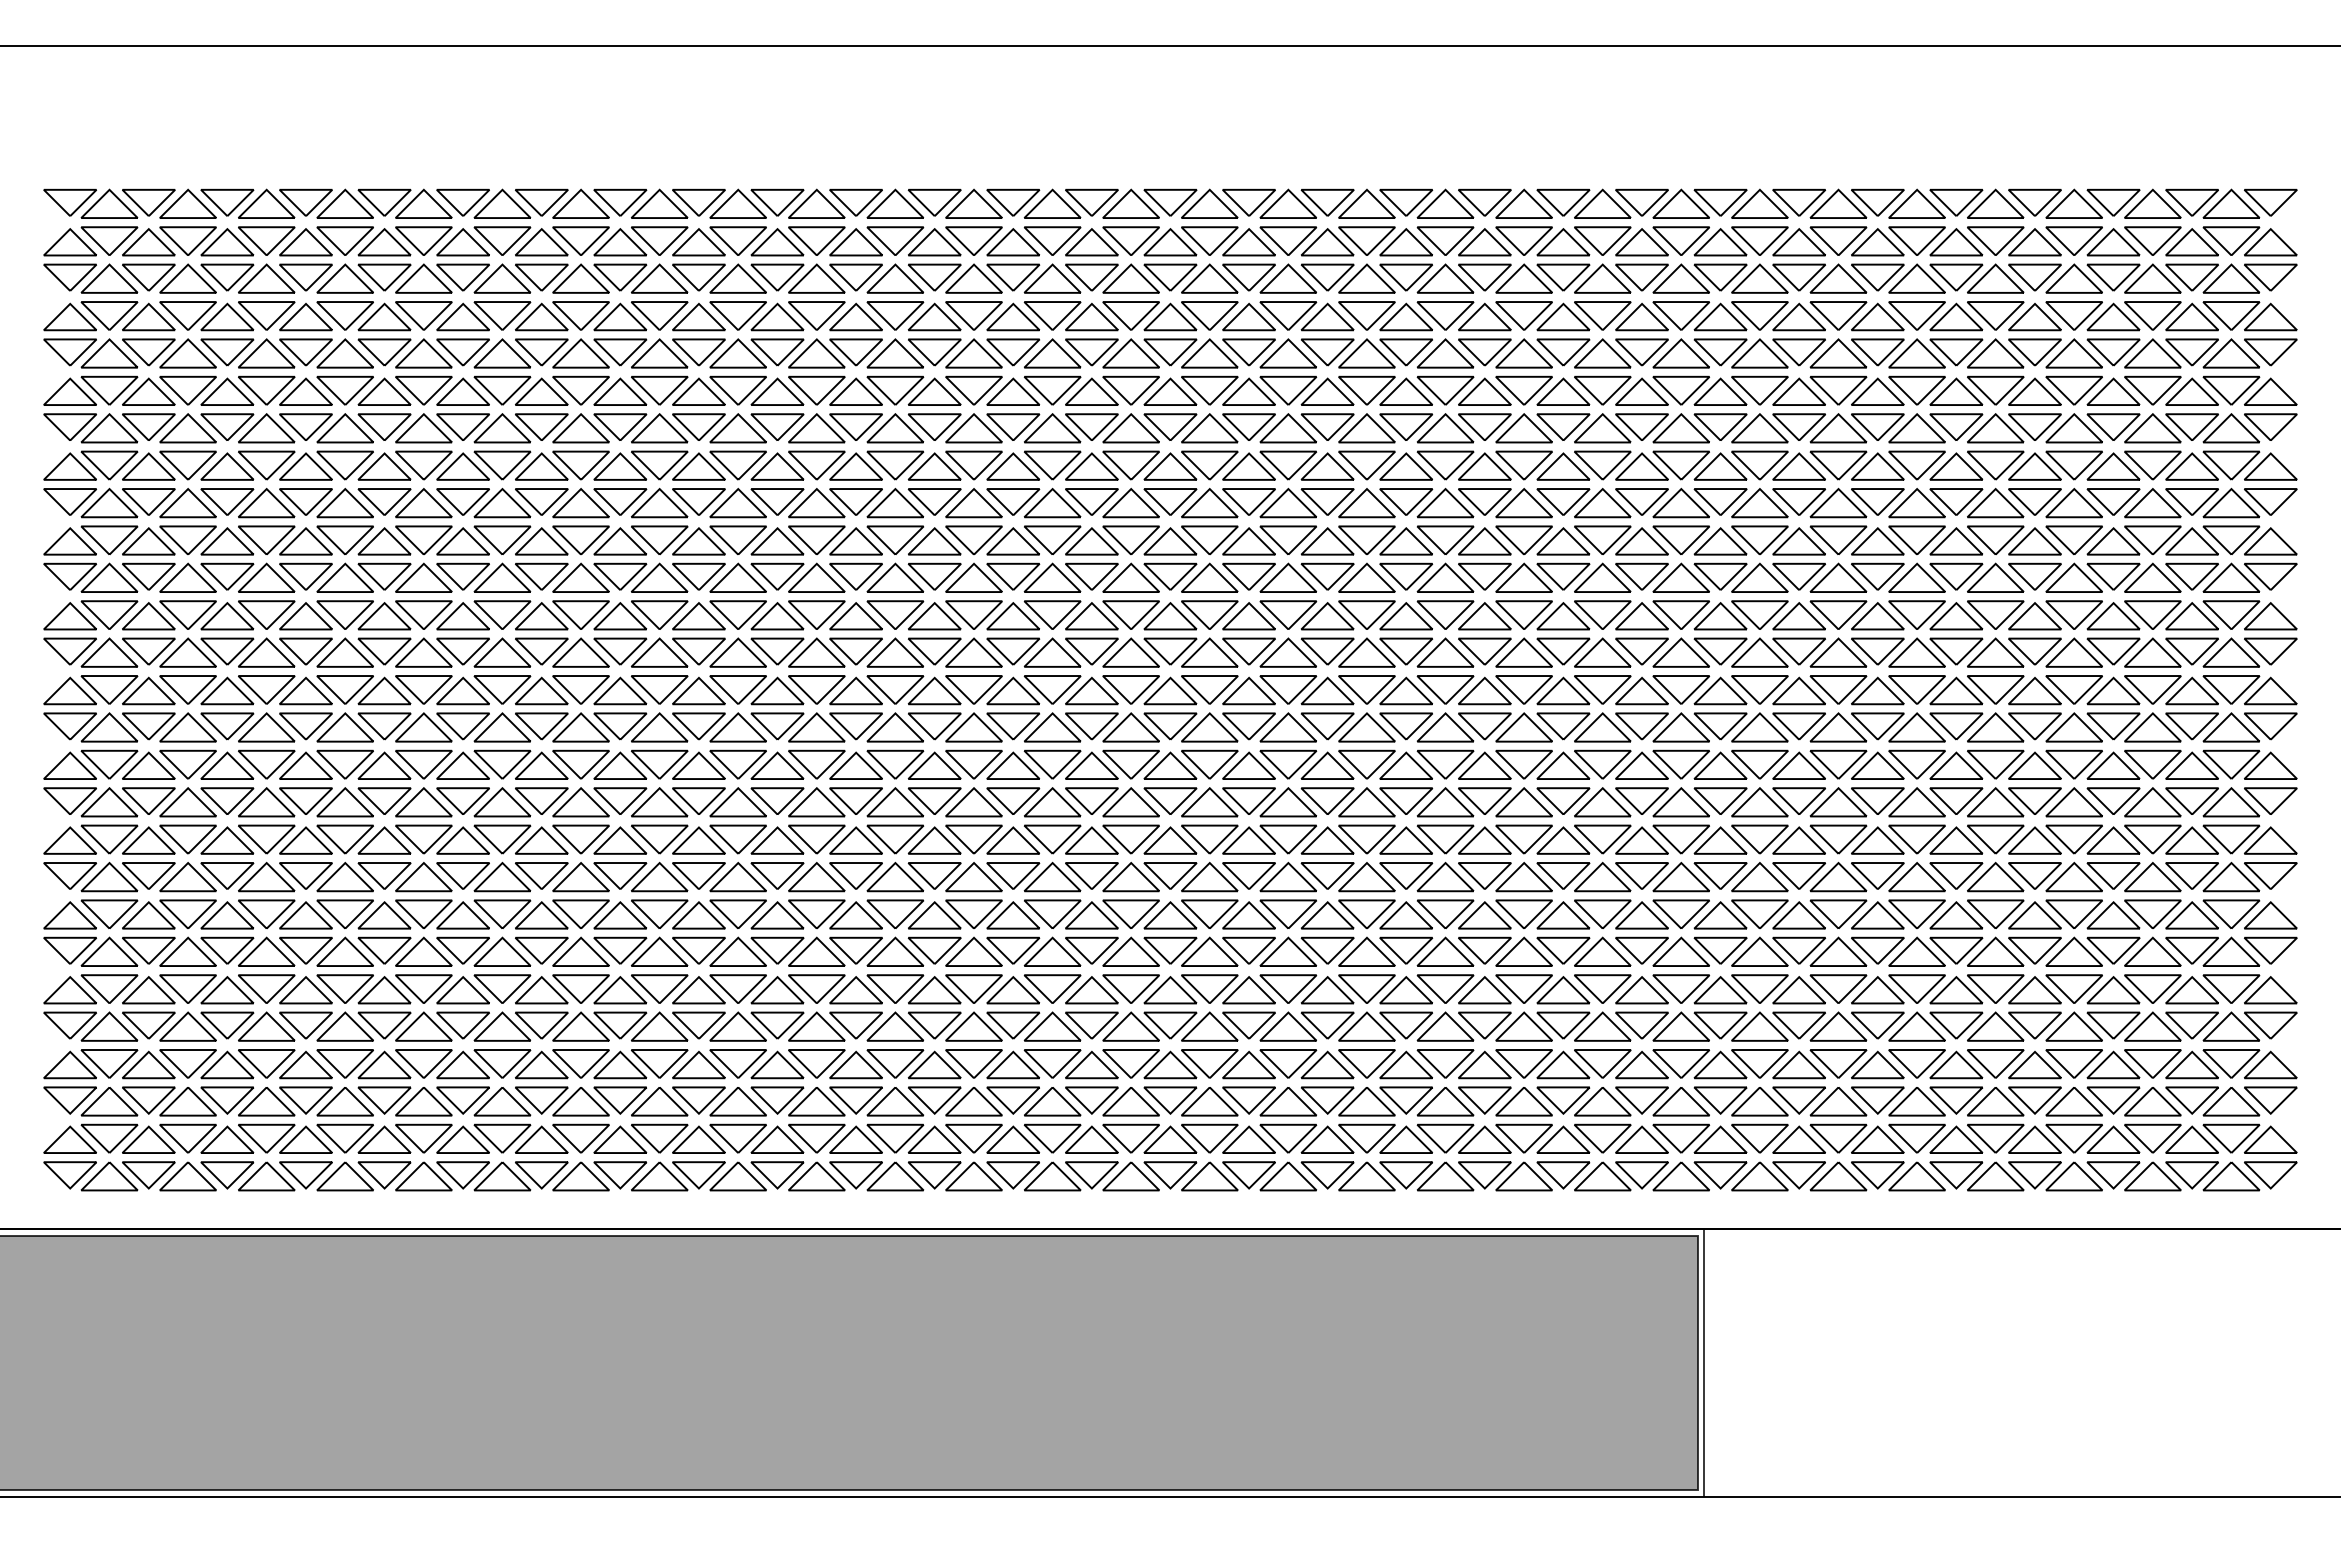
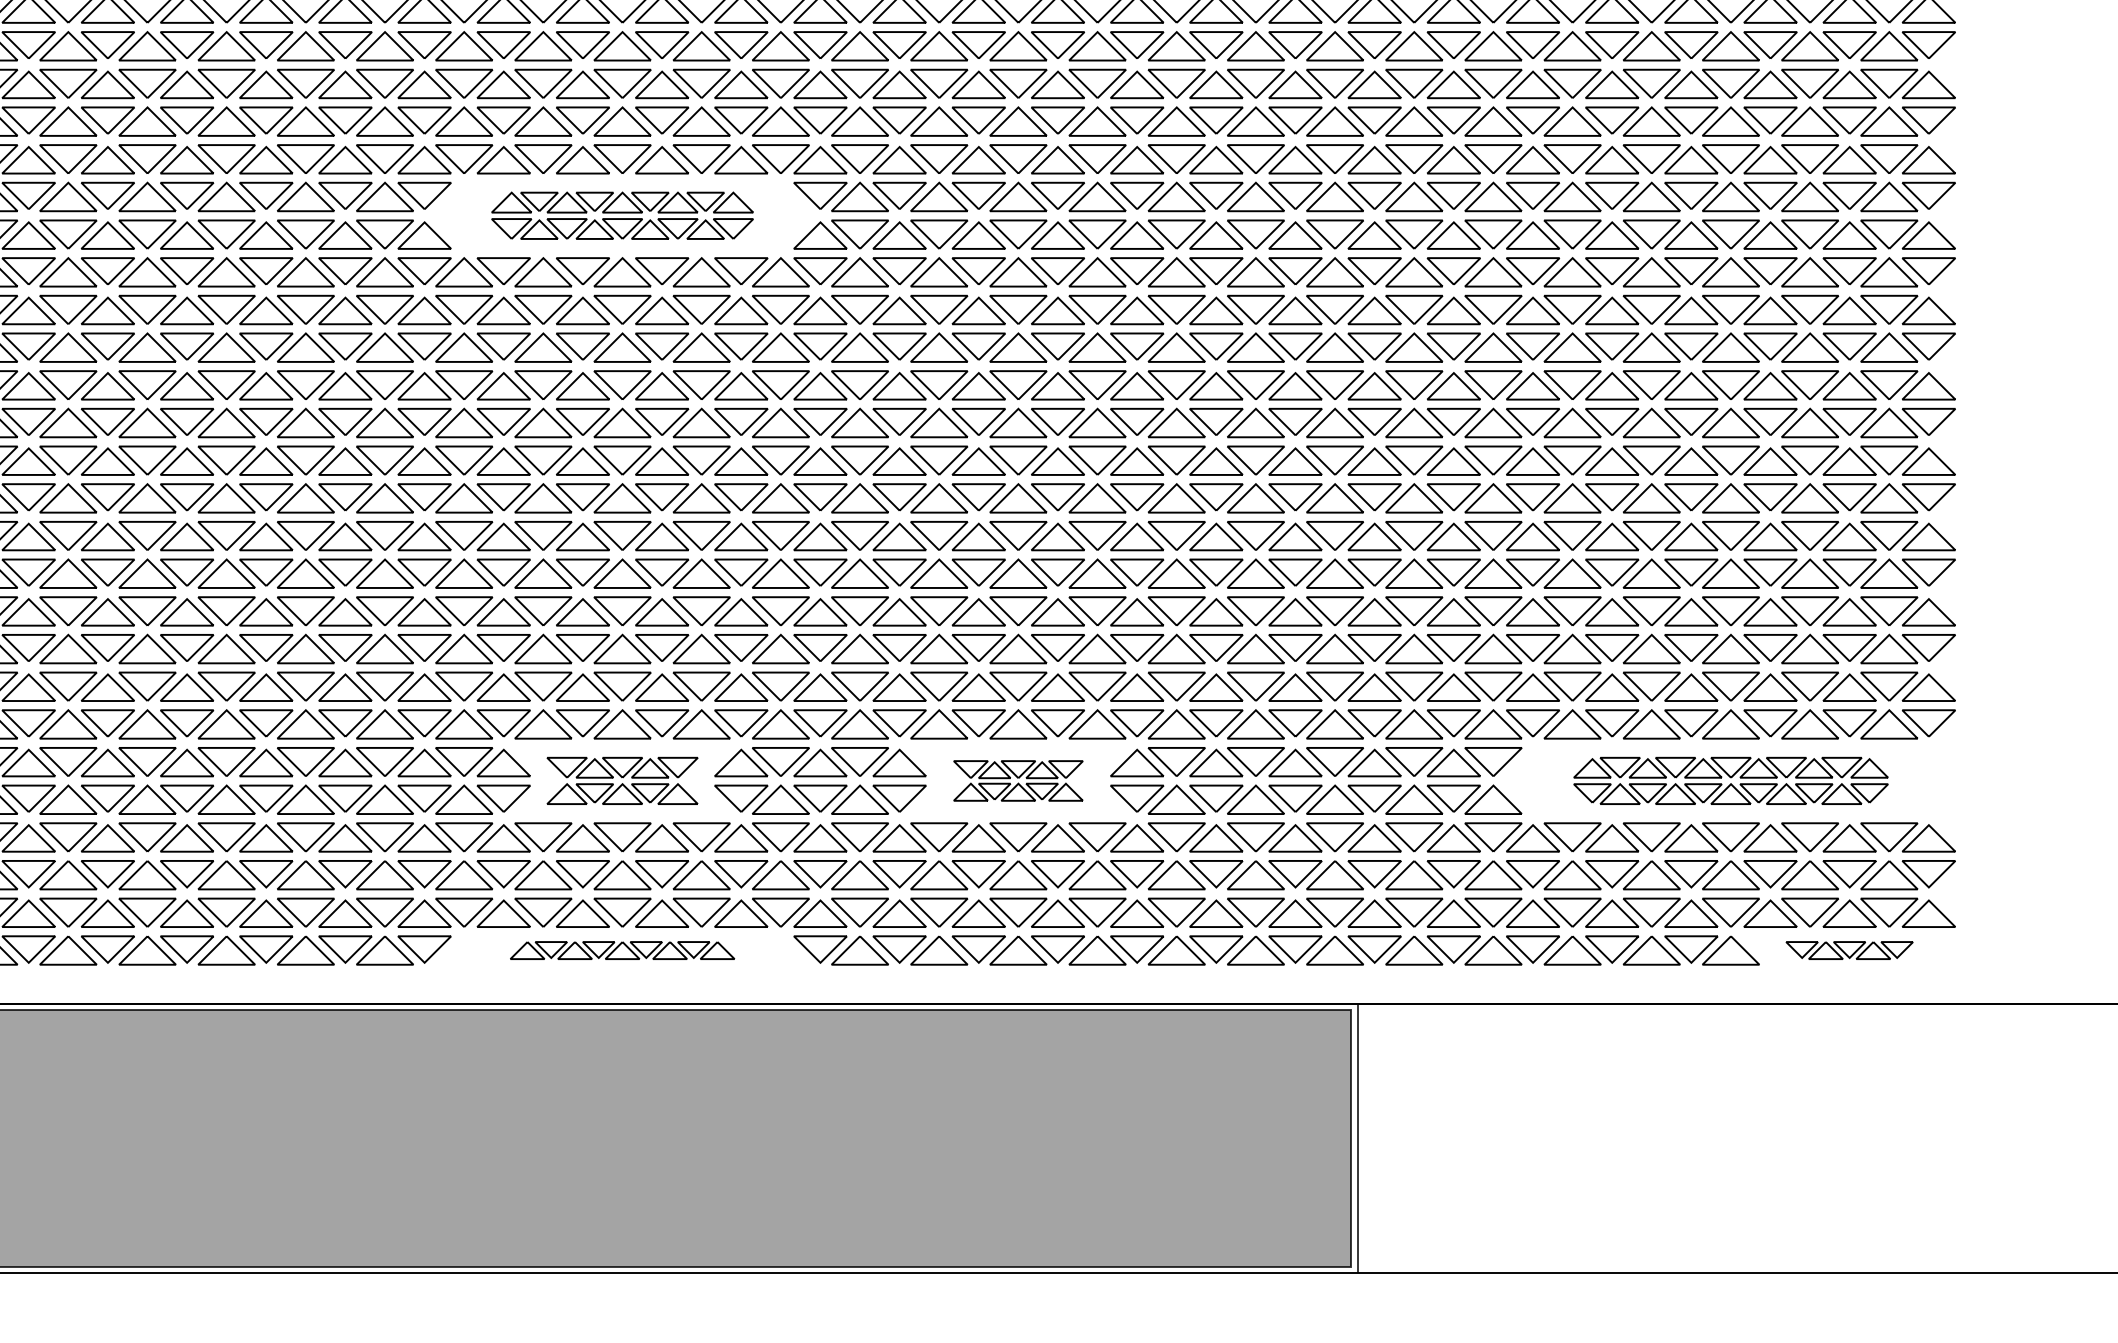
part: (973, 446) -> (622, 215), size x0.7
part: (973, 1007) -> (622, 780), size x0.7
part: (1366, 1007) -> (1017, 780), size x0.6
part: (2074, 1007) -> (1731, 780), size x0.7
part: (973, 1176) -> (622, 950), size x0.6
part: (2191, 1176) -> (1849, 950), size x0.6

